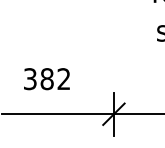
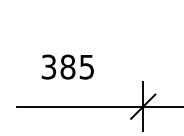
text: (63, 79) -> (86, 67), 382 -> 385

